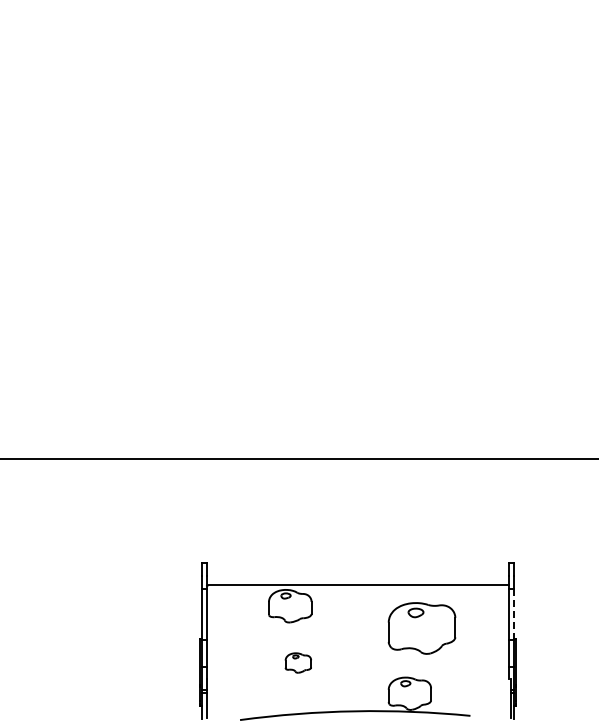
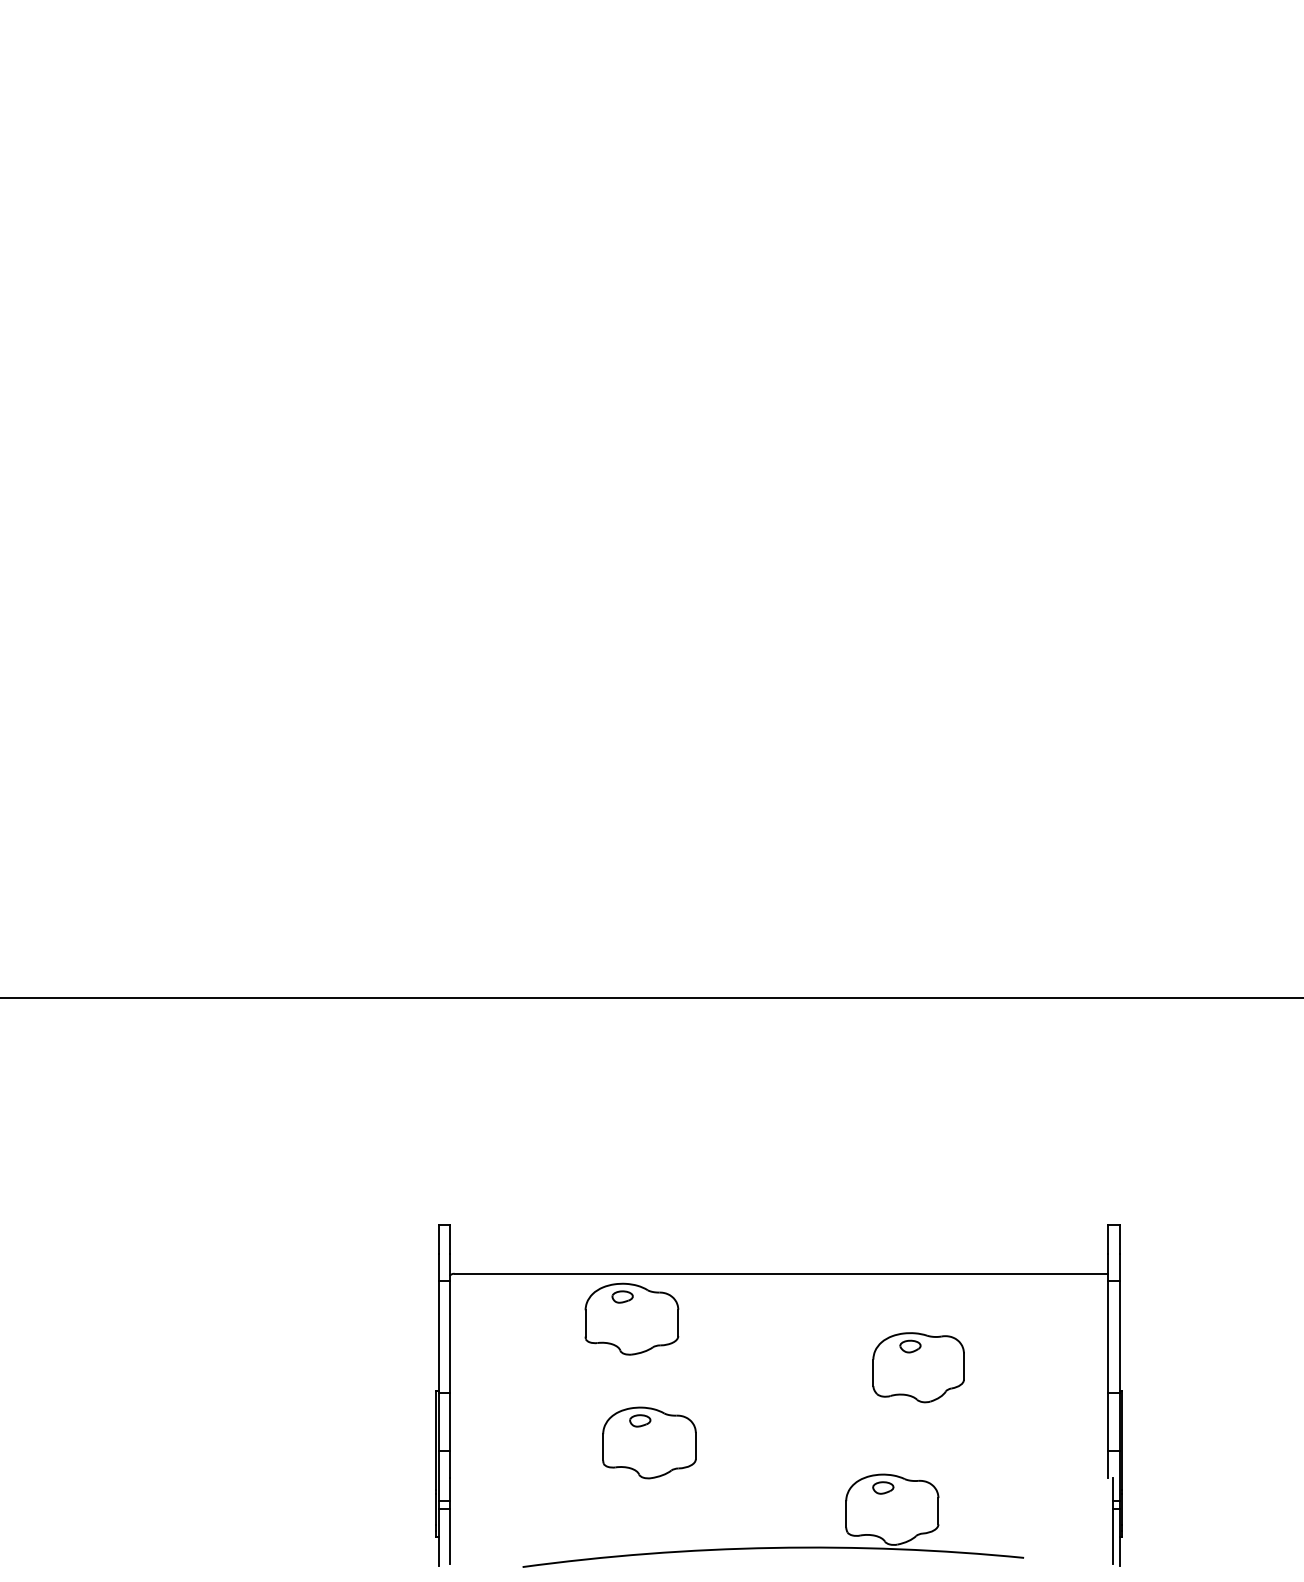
line: (514, 614) -> (1119, 1337), dashed -> solid
part: (421, 628) -> (917, 1367), size x0.62
part: (298, 662) -> (649, 1441), size x1.67

